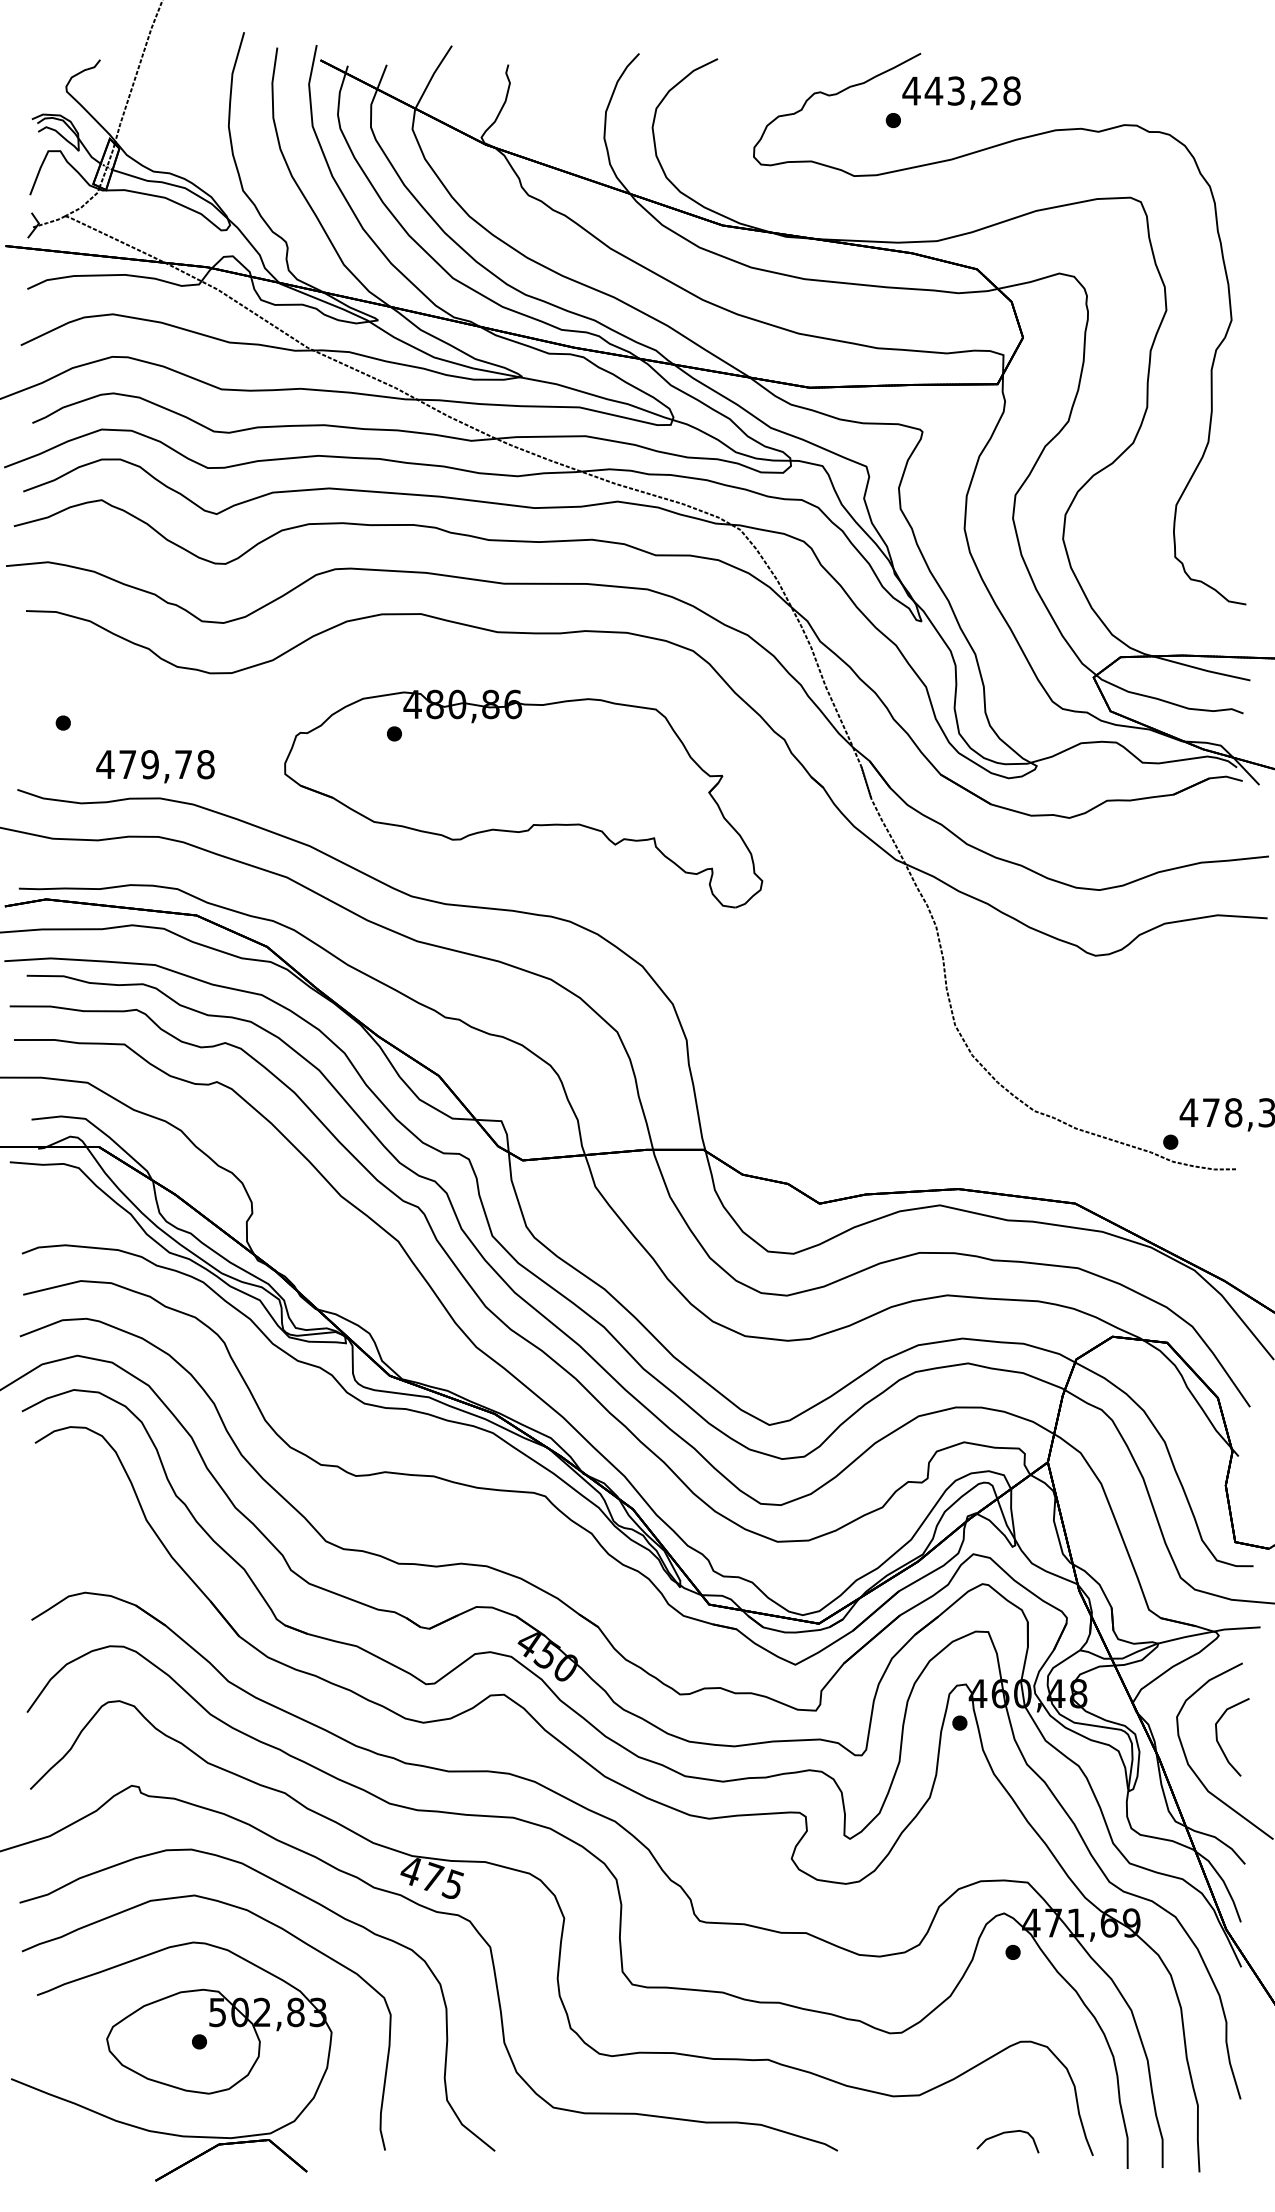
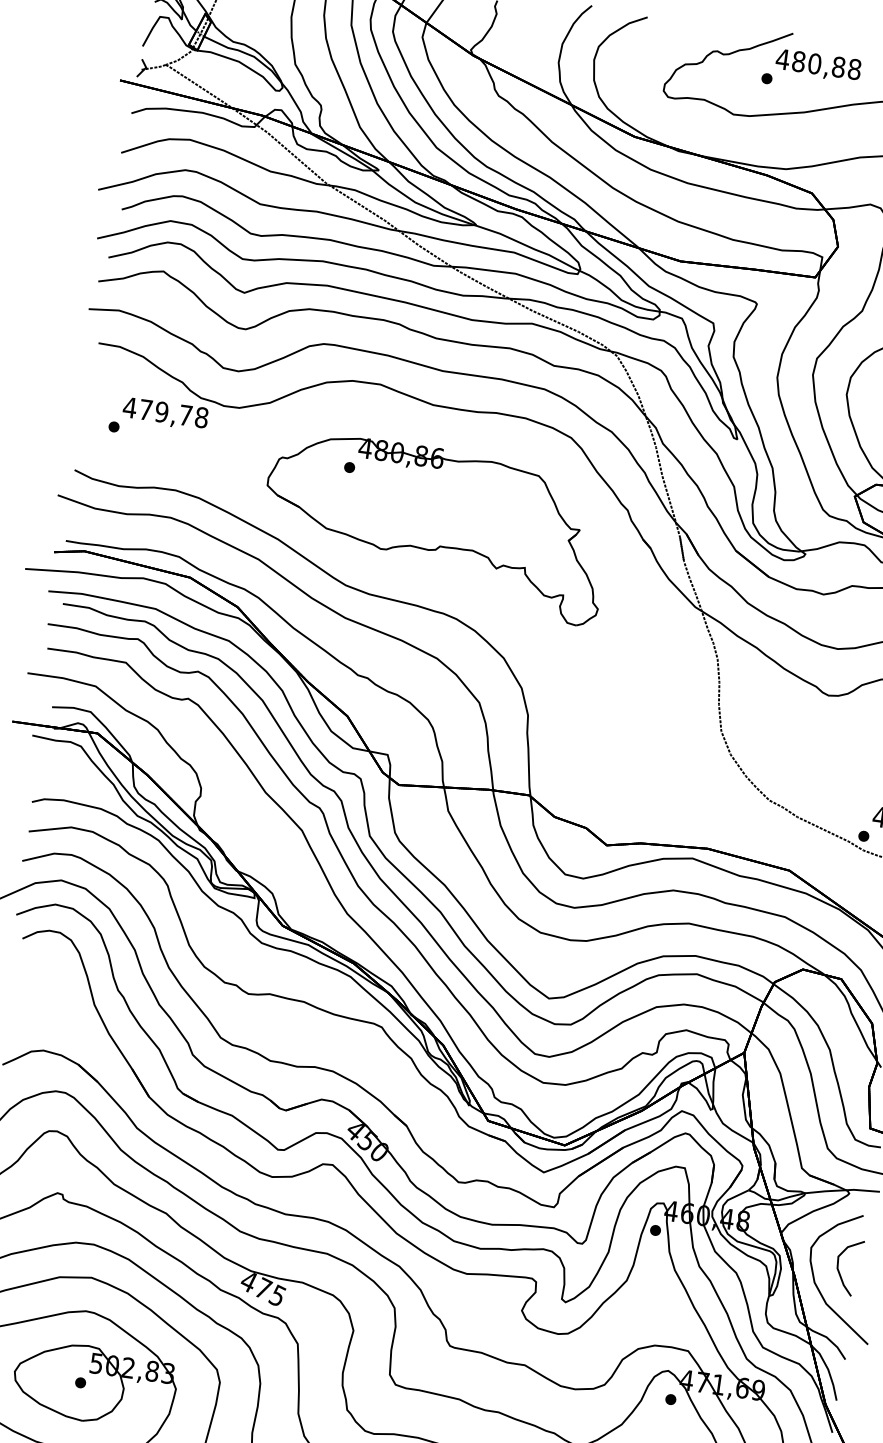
text: (961, 90) -> (818, 64), 443,28 -> 480,88
text: (155, 766) -> (165, 414), moved

